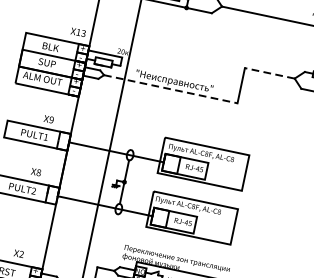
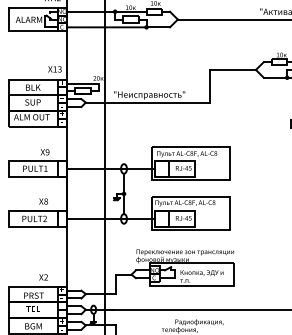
line: (269, 72) -> (232, 69), dashed -> solid
line: (170, 89) -> (147, 102), dashed -> solid

